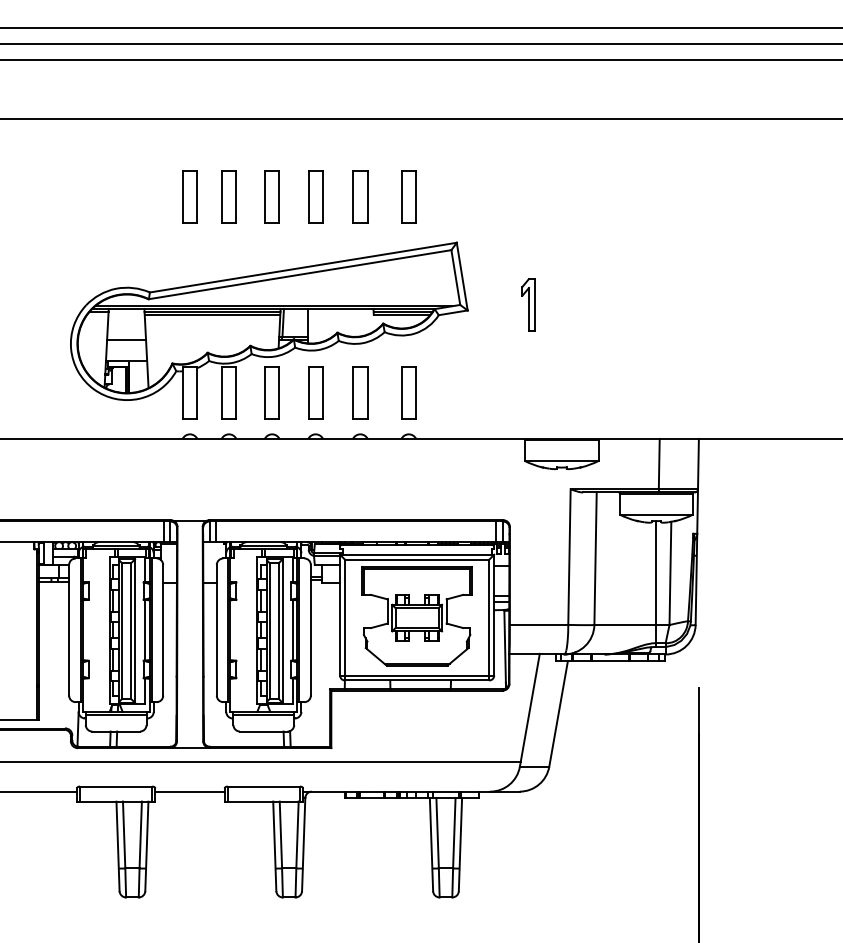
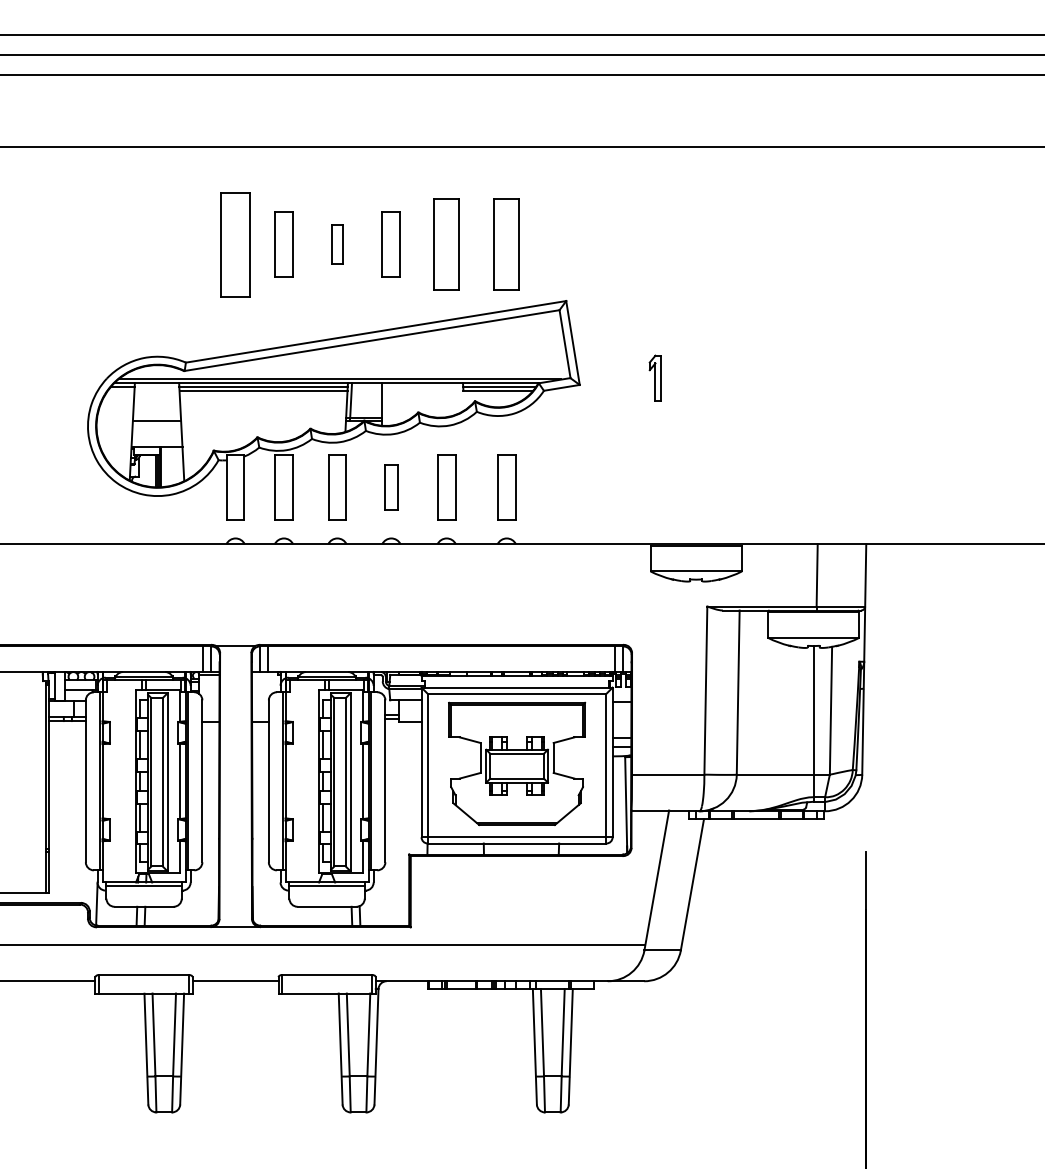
part: (189, 196) -> (234, 243), size x1.6
part: (271, 196) -> (336, 243), size x0.6
part: (360, 196) -> (446, 243), size x1.4
part: (408, 196) -> (506, 243), size x1.4
part: (528, 304) -> (655, 377), size x0.7
part: (315, 392) -> (391, 486), size x0.7

